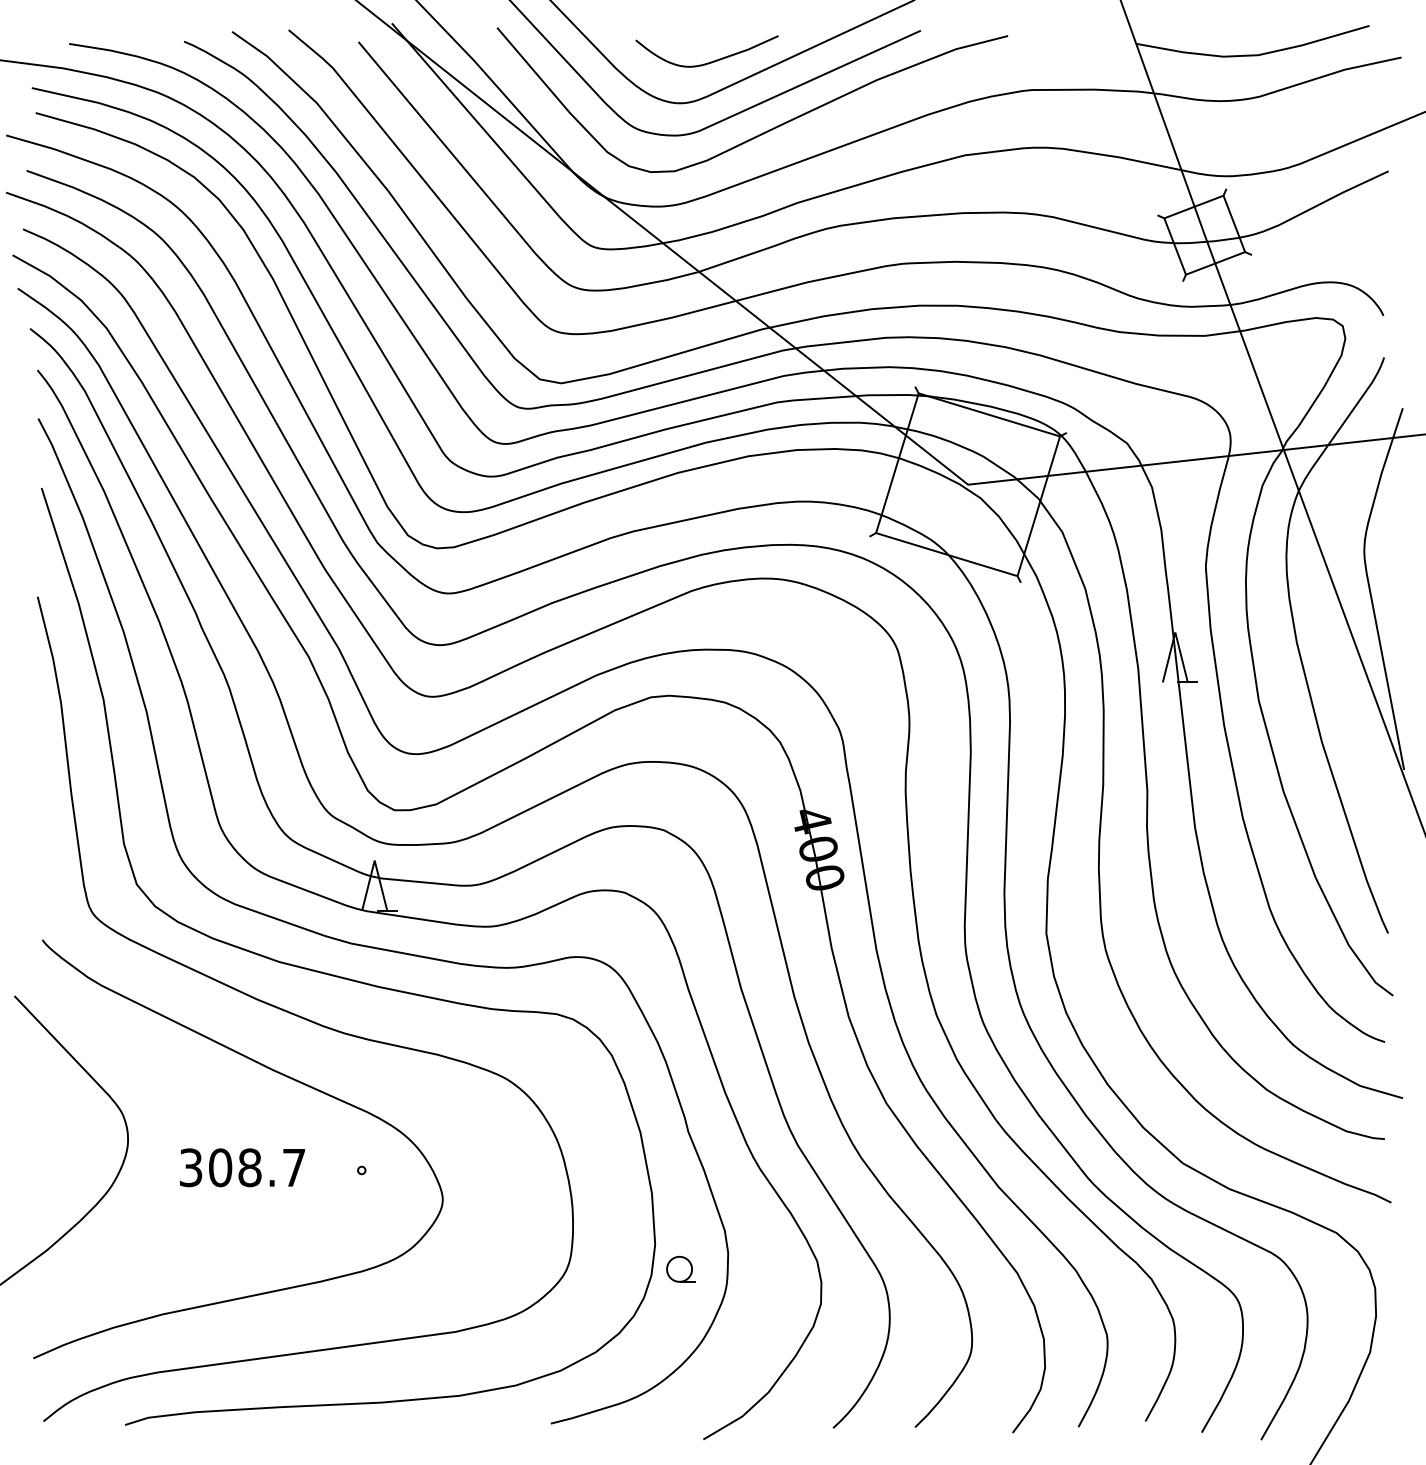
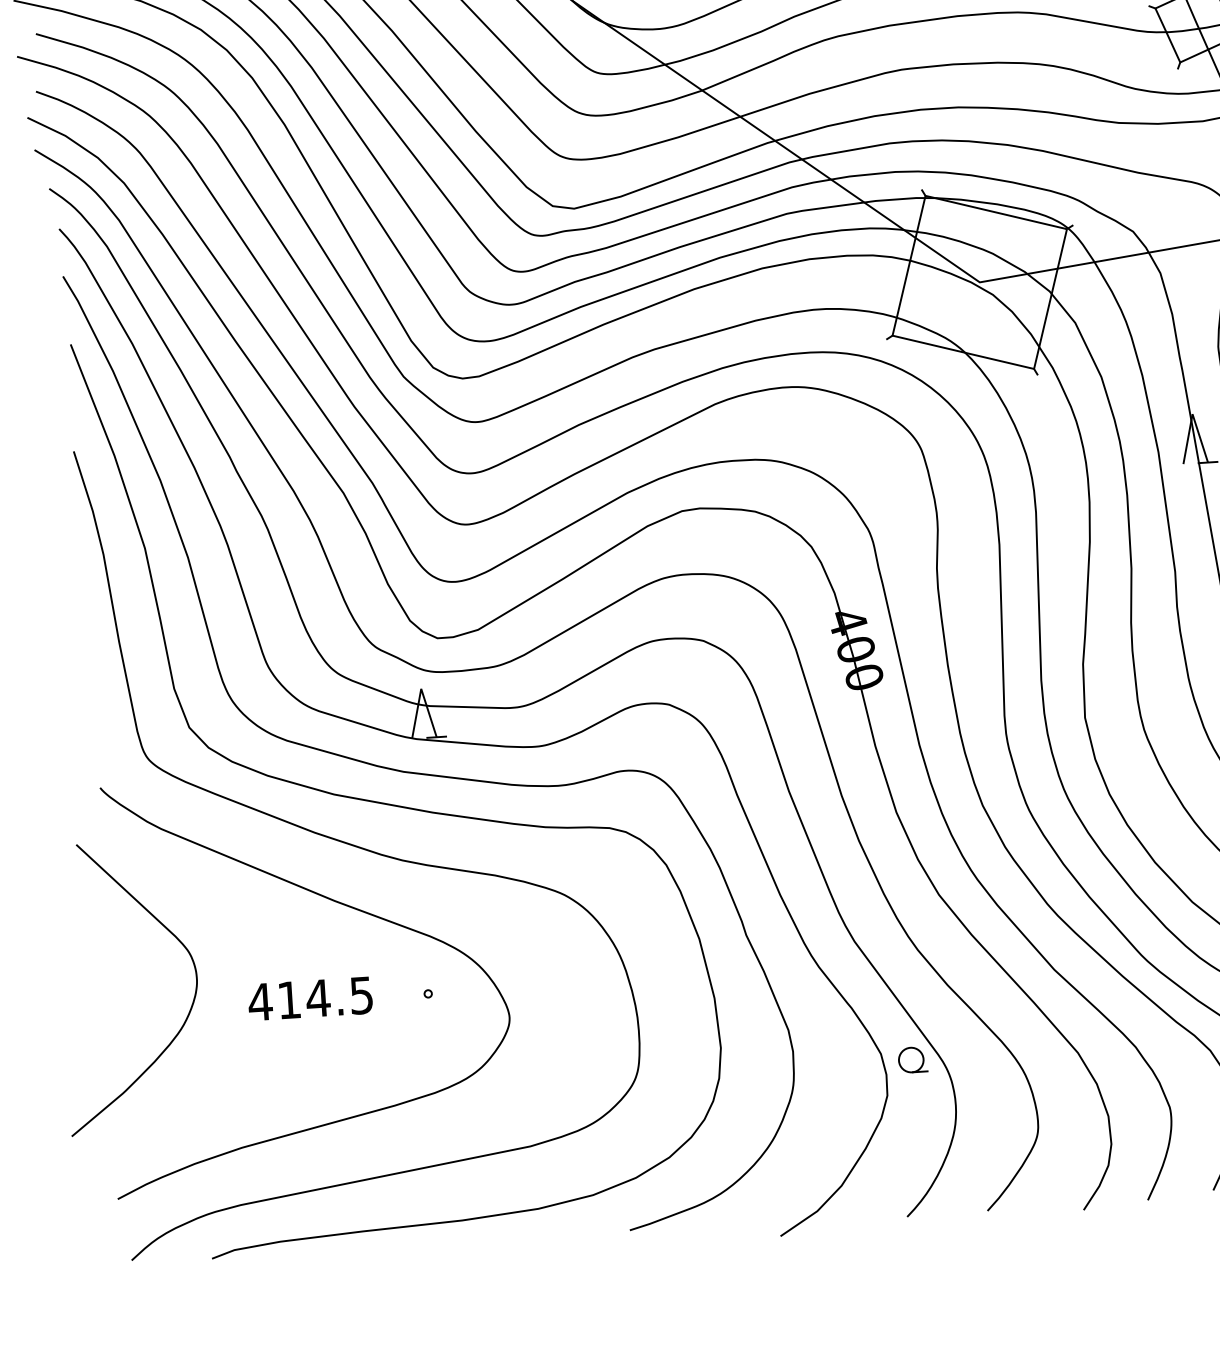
text: (241, 1167) -> (309, 998), 308.7 -> 414.5
part: (680, 1268) -> (912, 1059), moved

